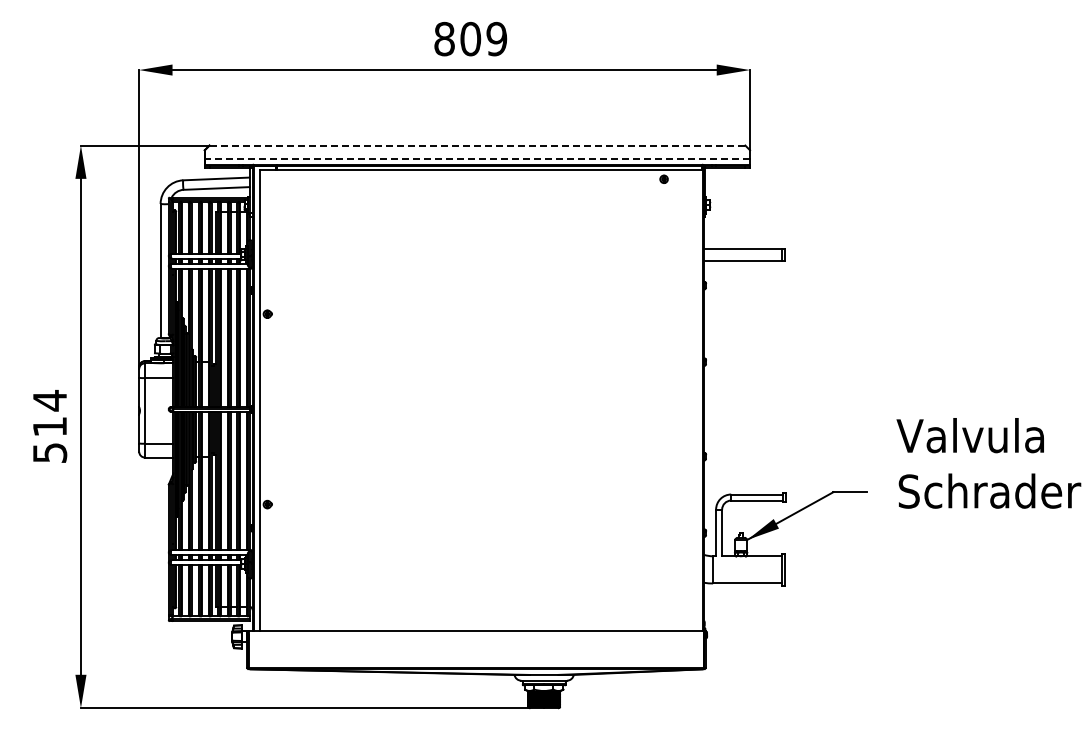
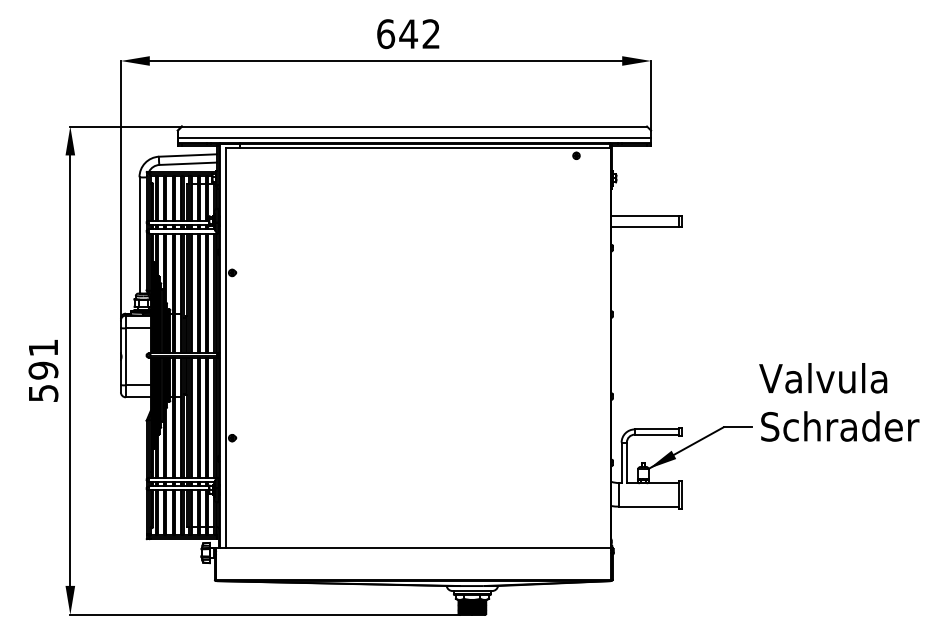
text: (470, 38) -> (408, 33), 809 -> 642
line: (477, 145) -> (414, 126), dashed -> solid
line: (477, 158) -> (414, 137), dashed -> solid
text: (49, 413) -> (43, 359), 514 -> 591
text: (988, 463) -> (838, 402), moved

